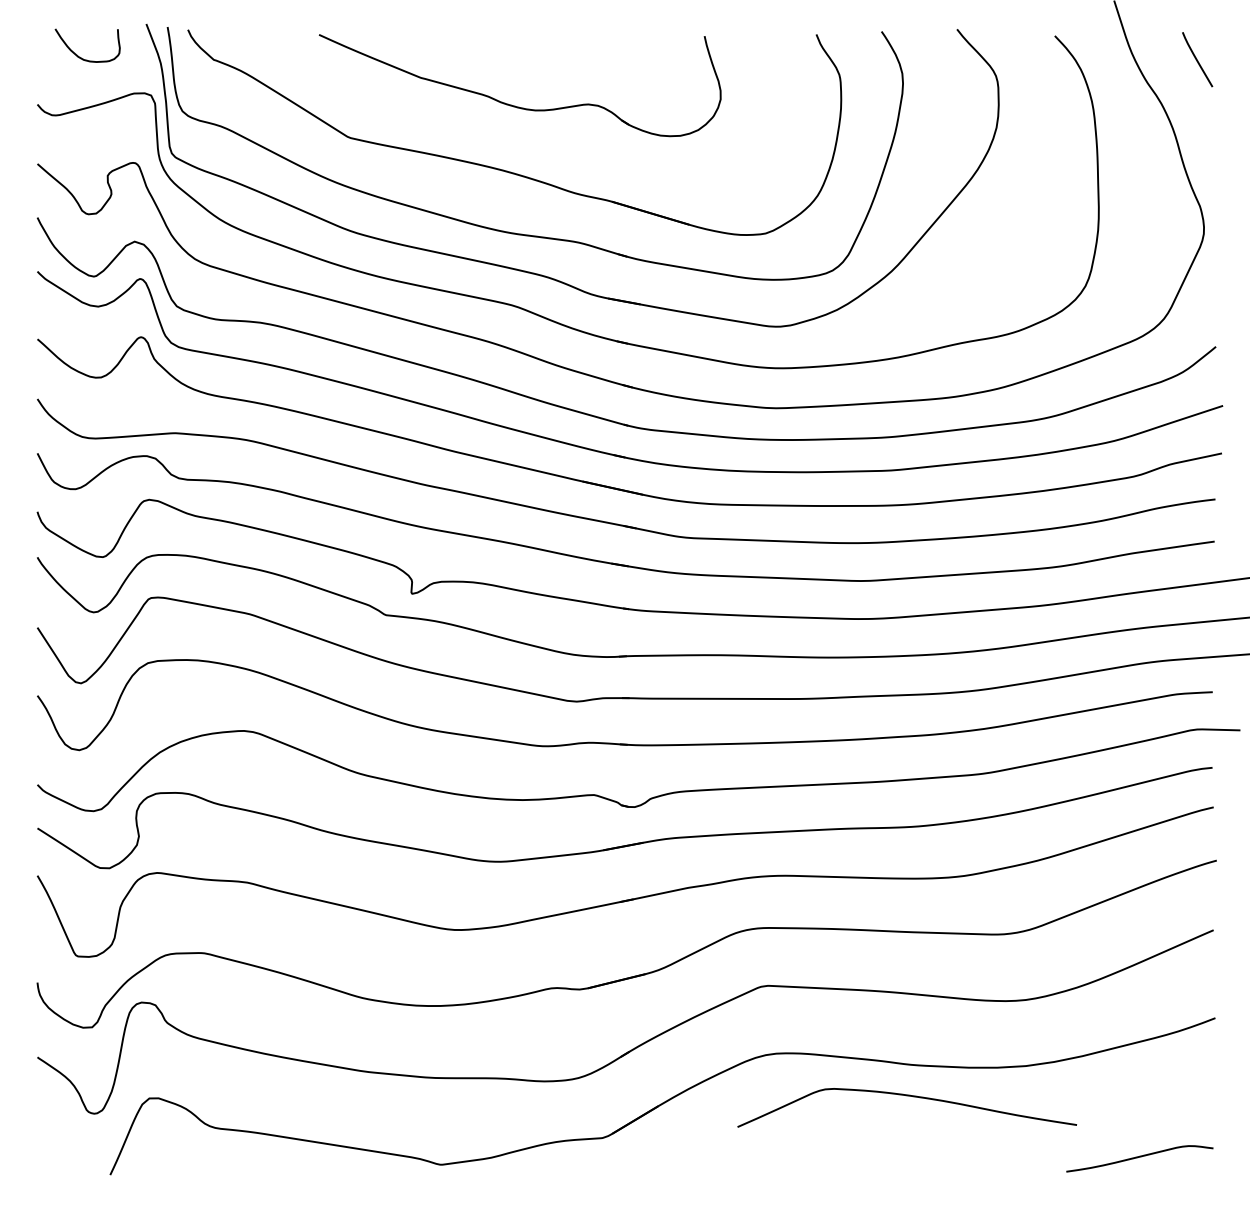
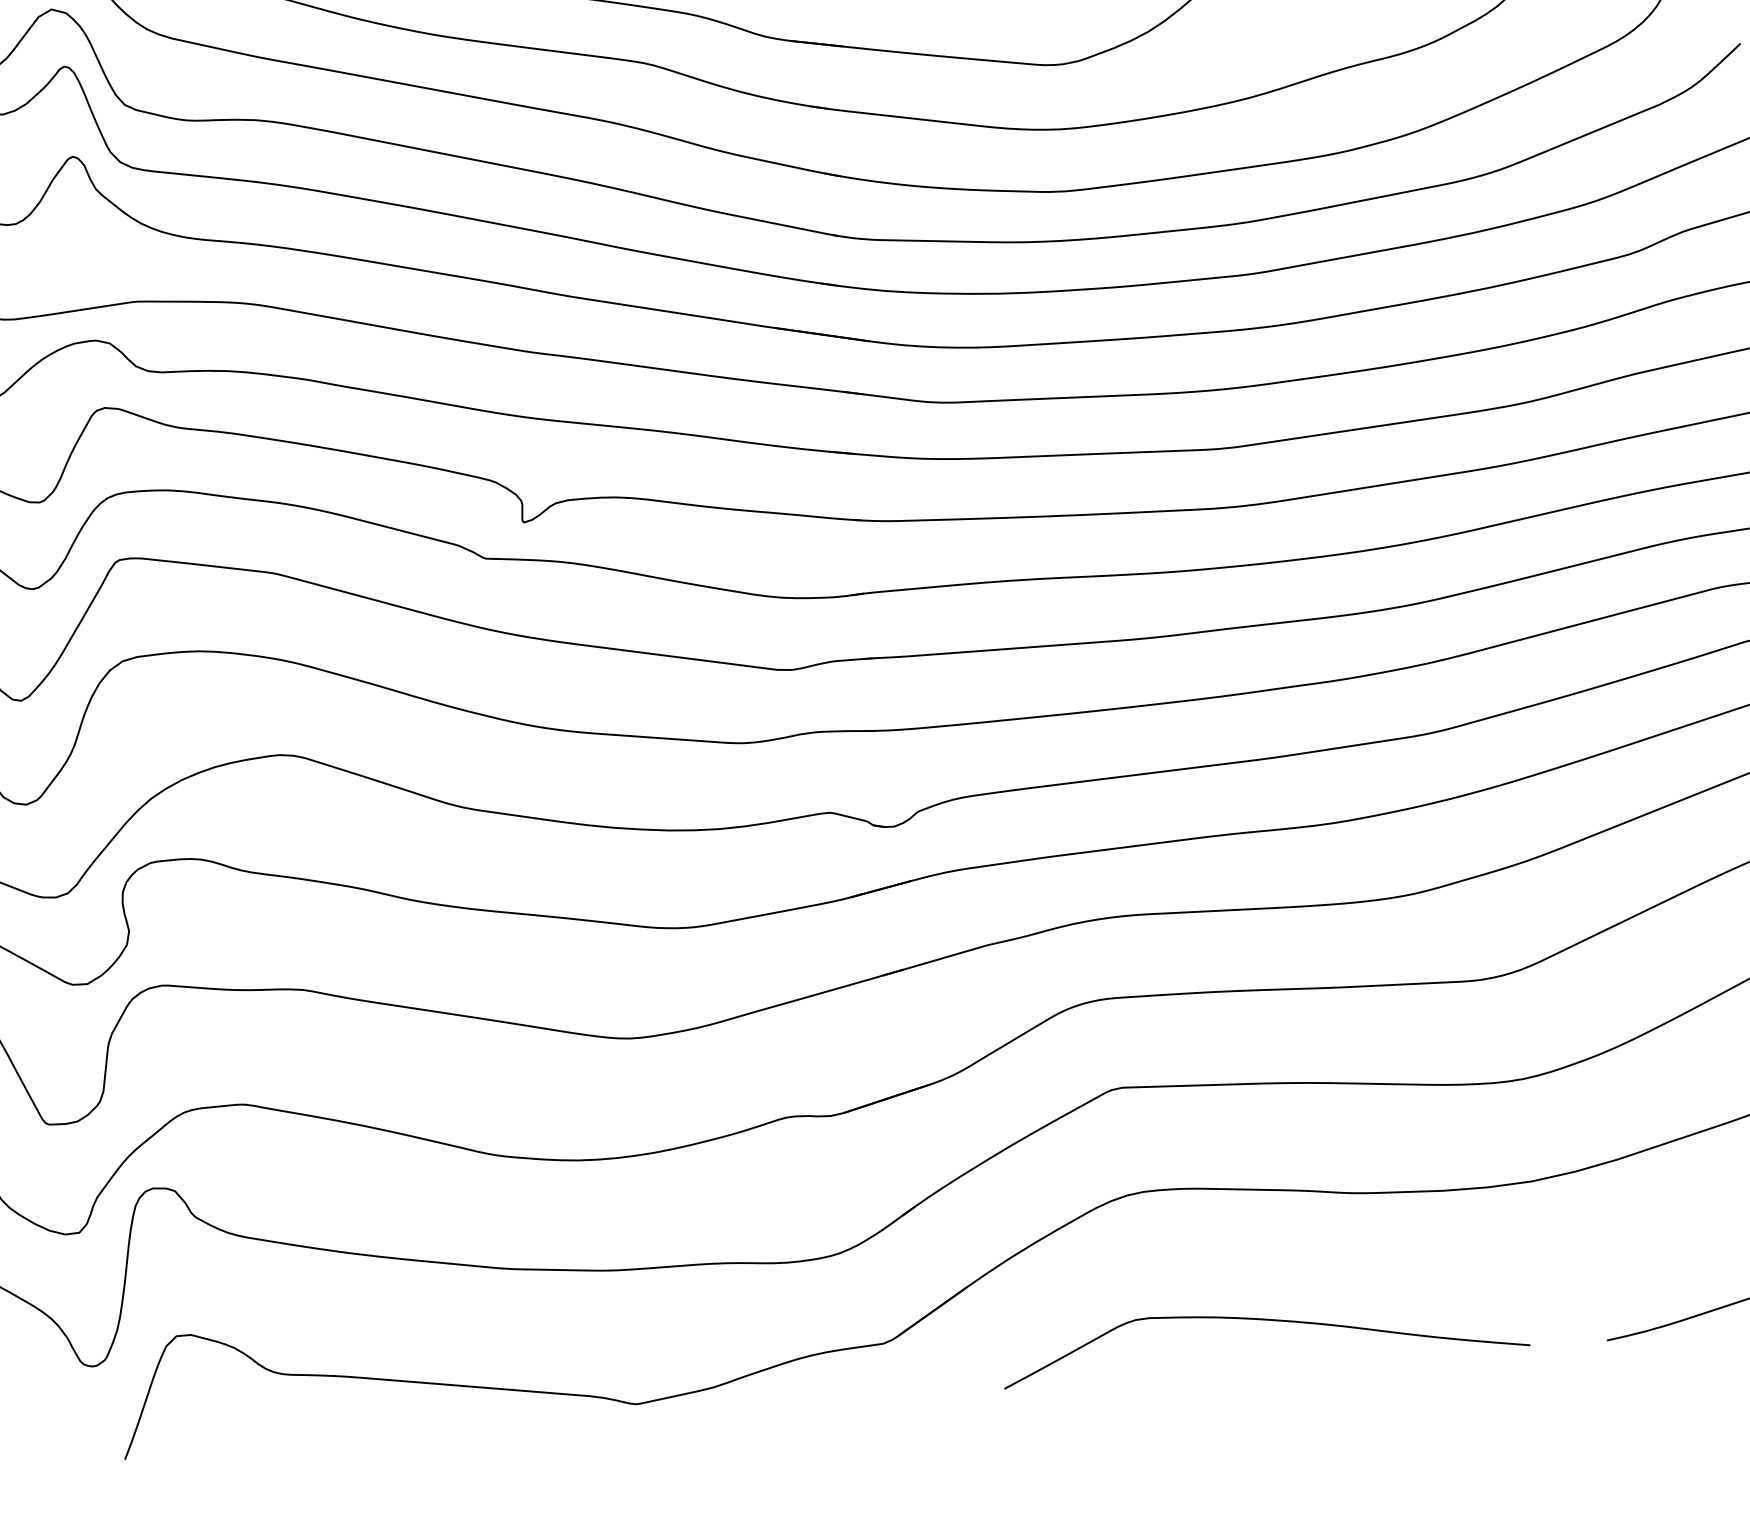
curve: (906, 1096) -> (1262, 1321), moved

